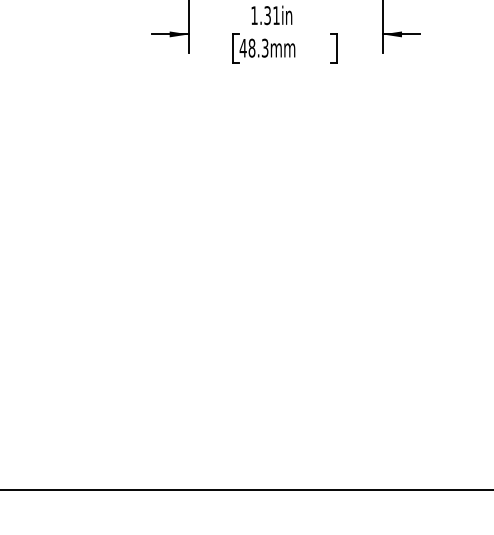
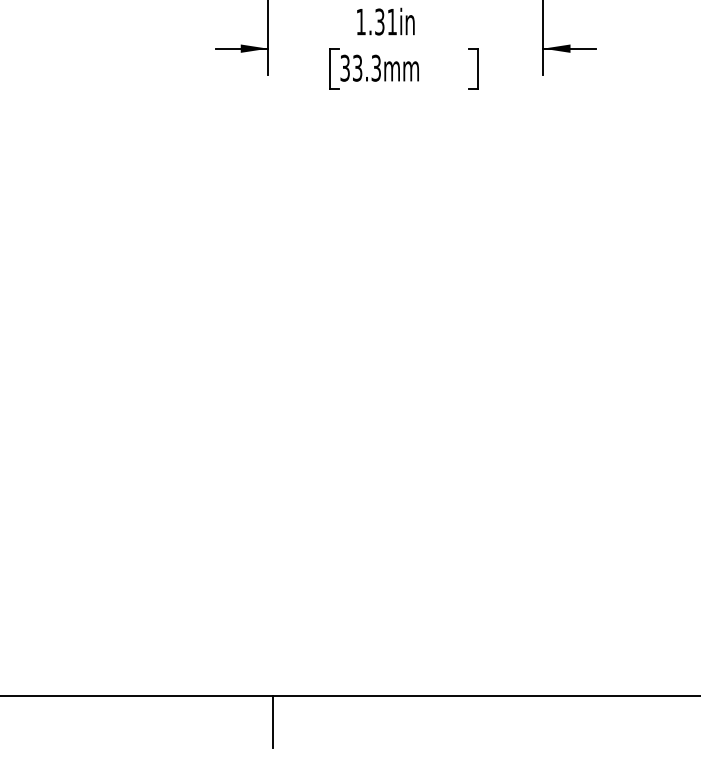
text: (247, 47) -> (351, 67), 48.3mm -> 33.3mm
line: (192, 508) -> (272, 721), added

